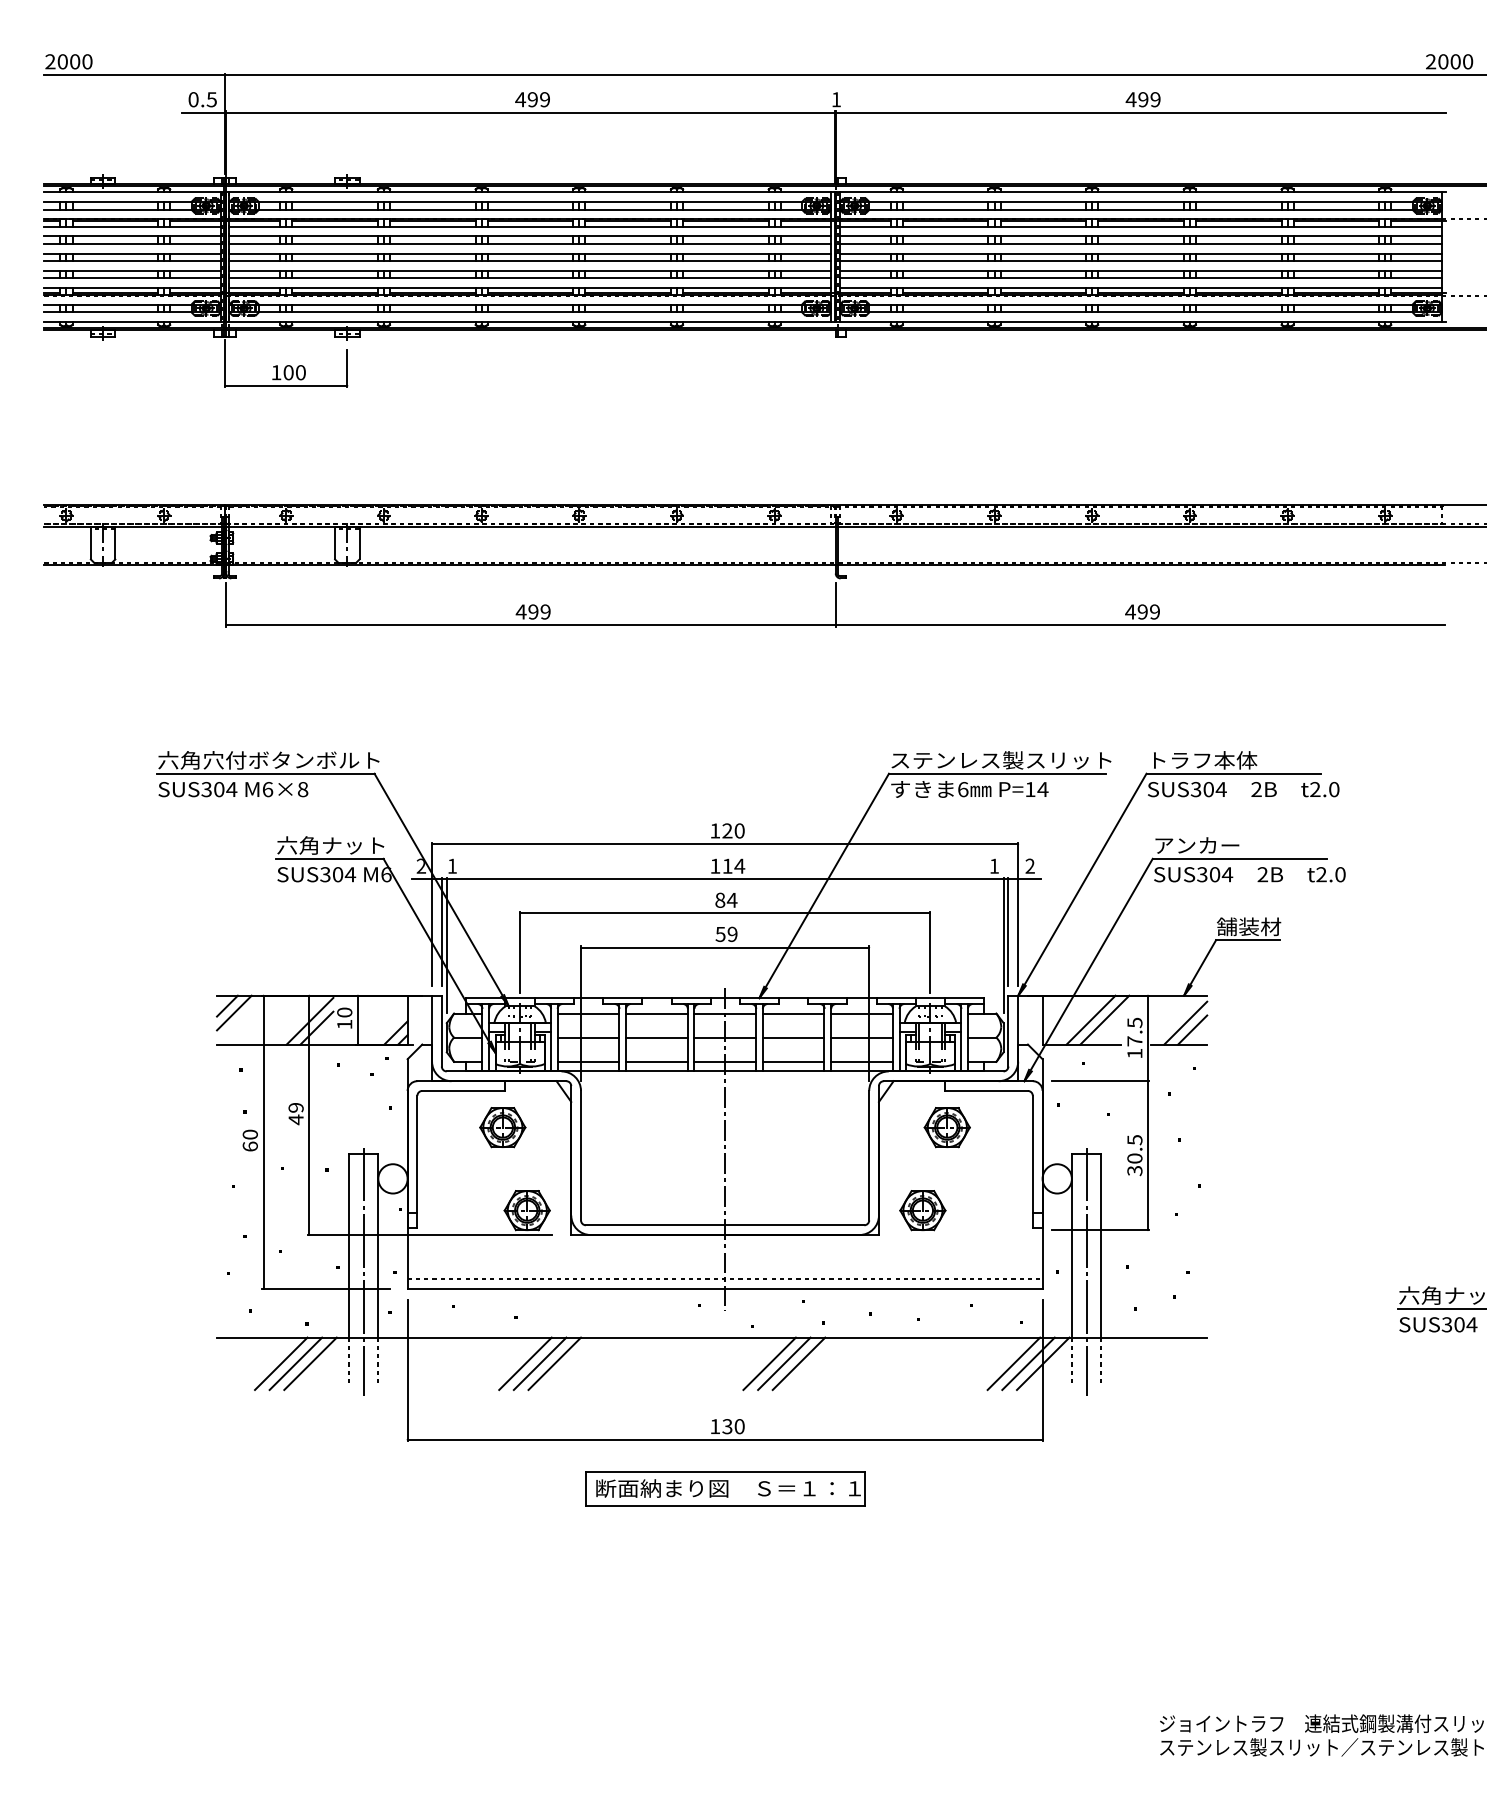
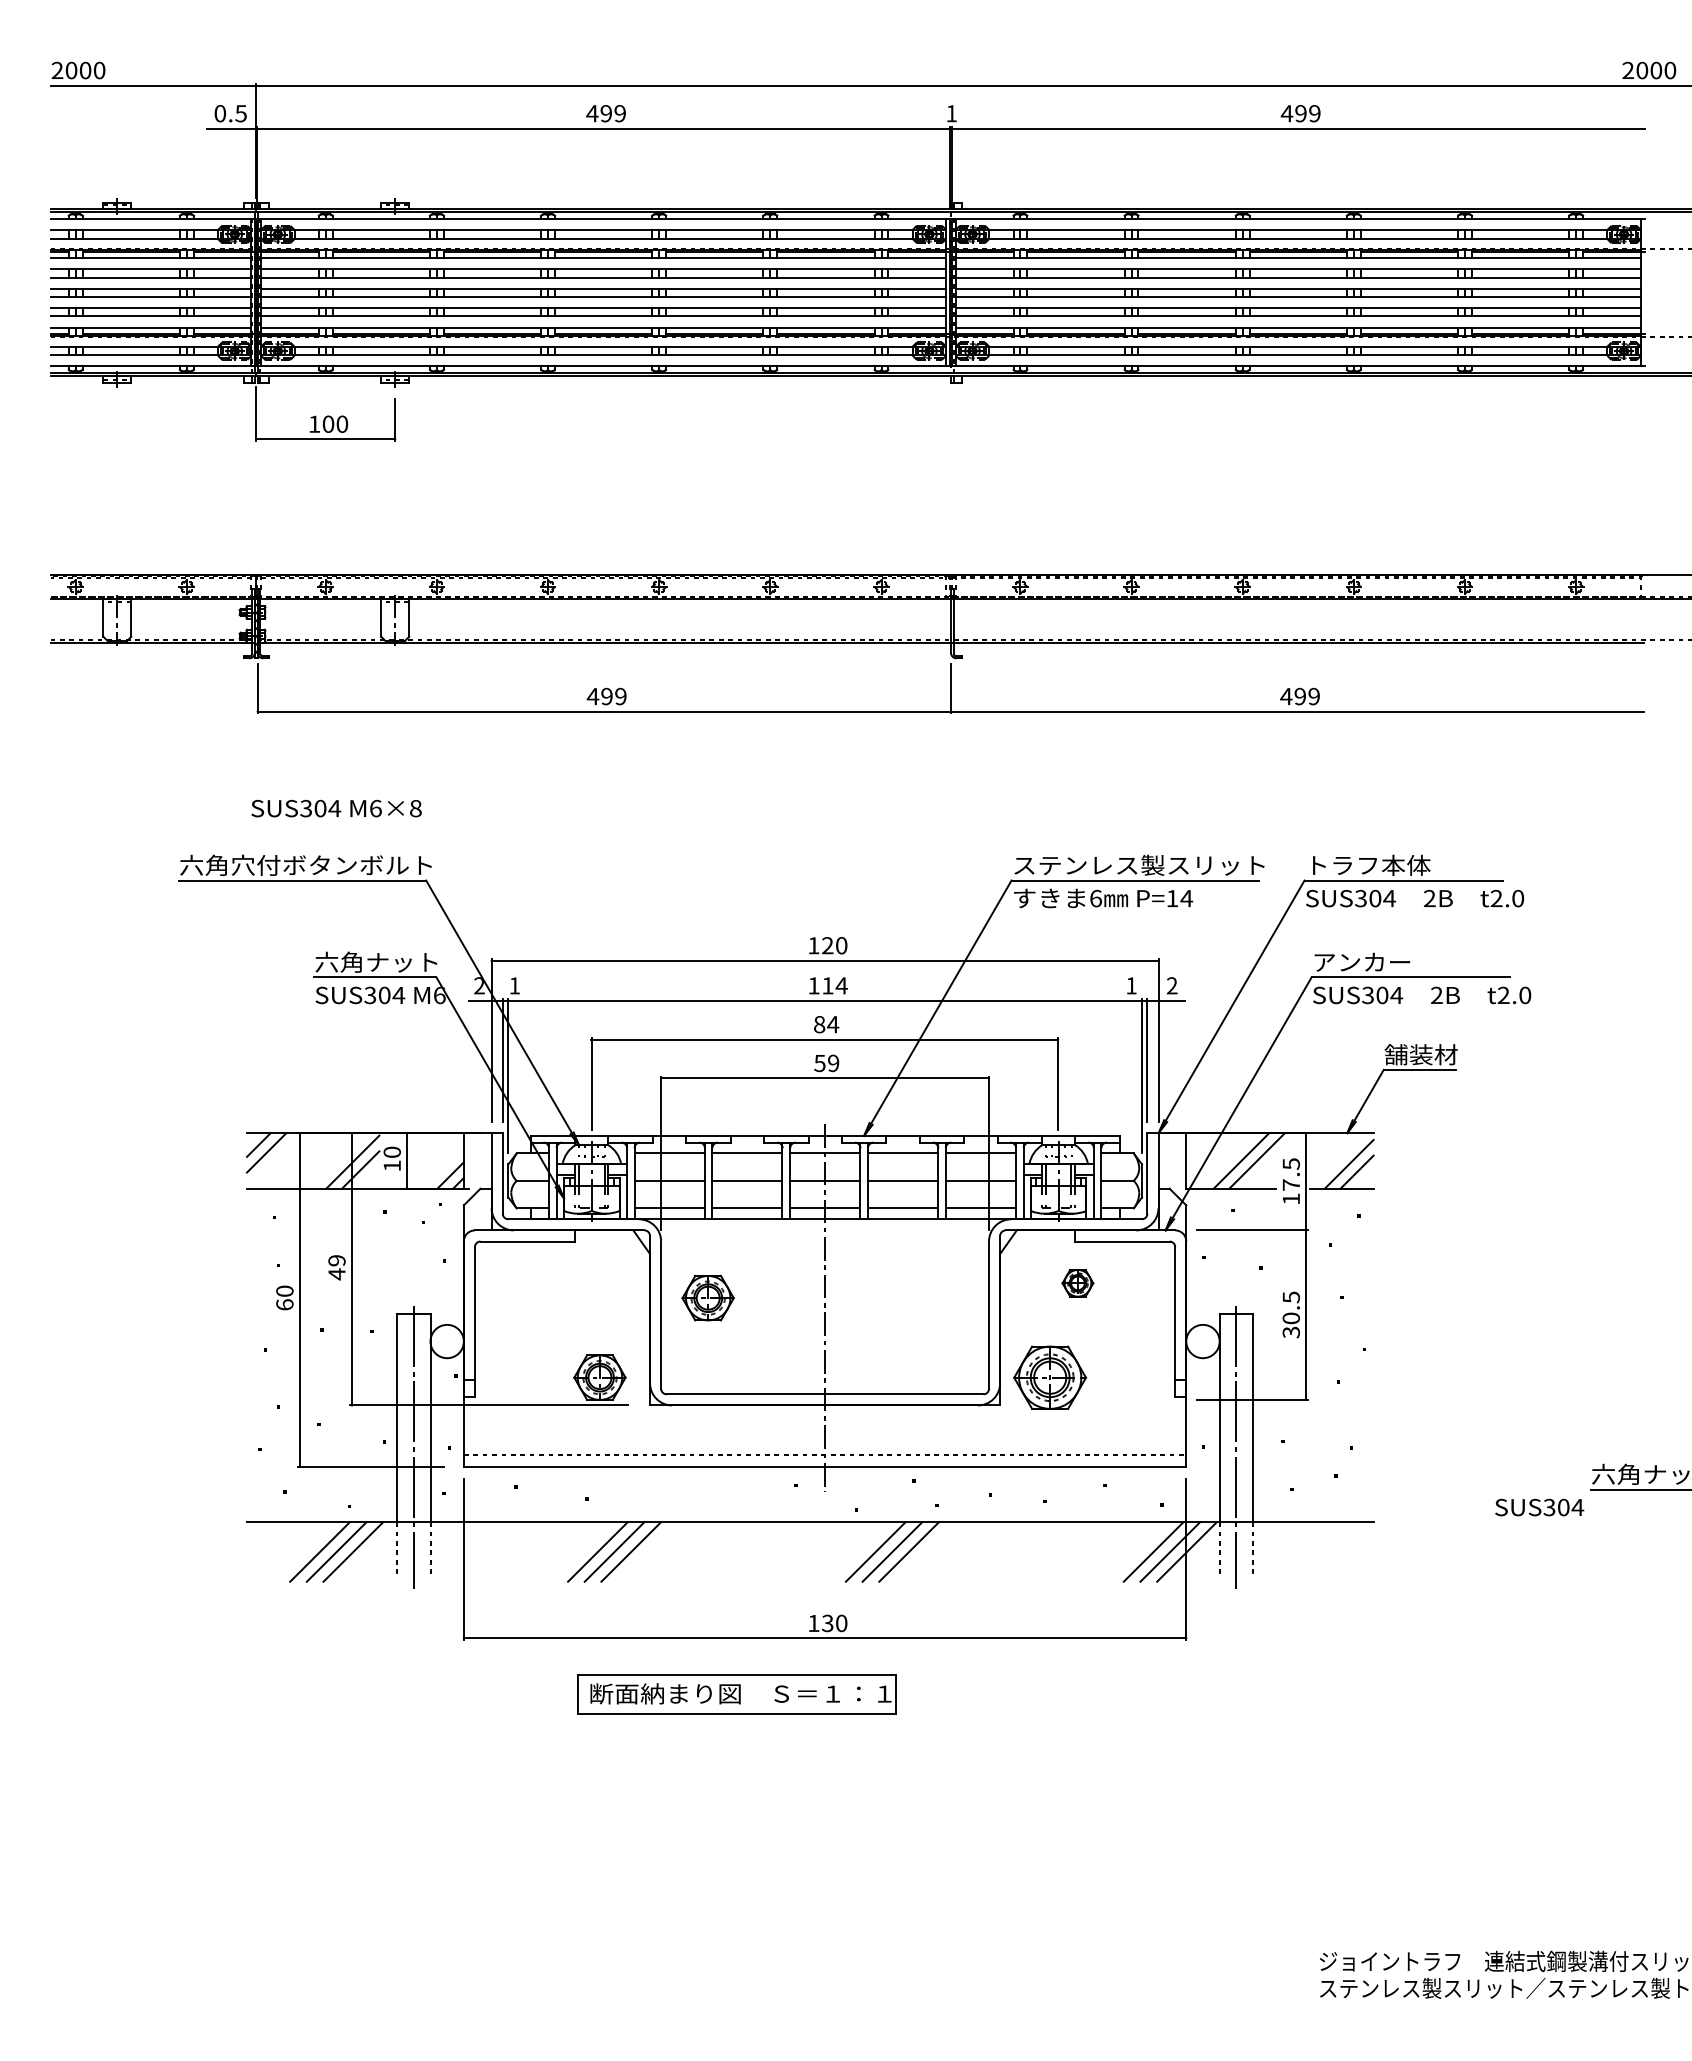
text: (233, 789) -> (336, 808), moved
part: (502, 1126) -> (707, 1297), moved
part: (946, 1127) -> (1077, 1283), size x0.6
part: (922, 1210) -> (1049, 1377), size x1.4
text: (1438, 1324) -> (1539, 1507), moved
part: (724, 1489) -> (736, 1694), moved

